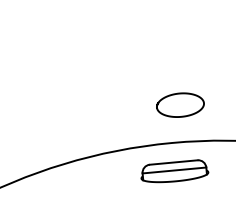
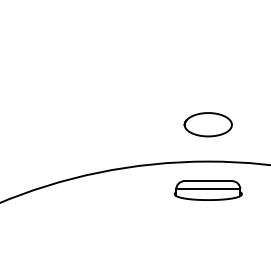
curve: (175, 95) -> (204, 114), moved

